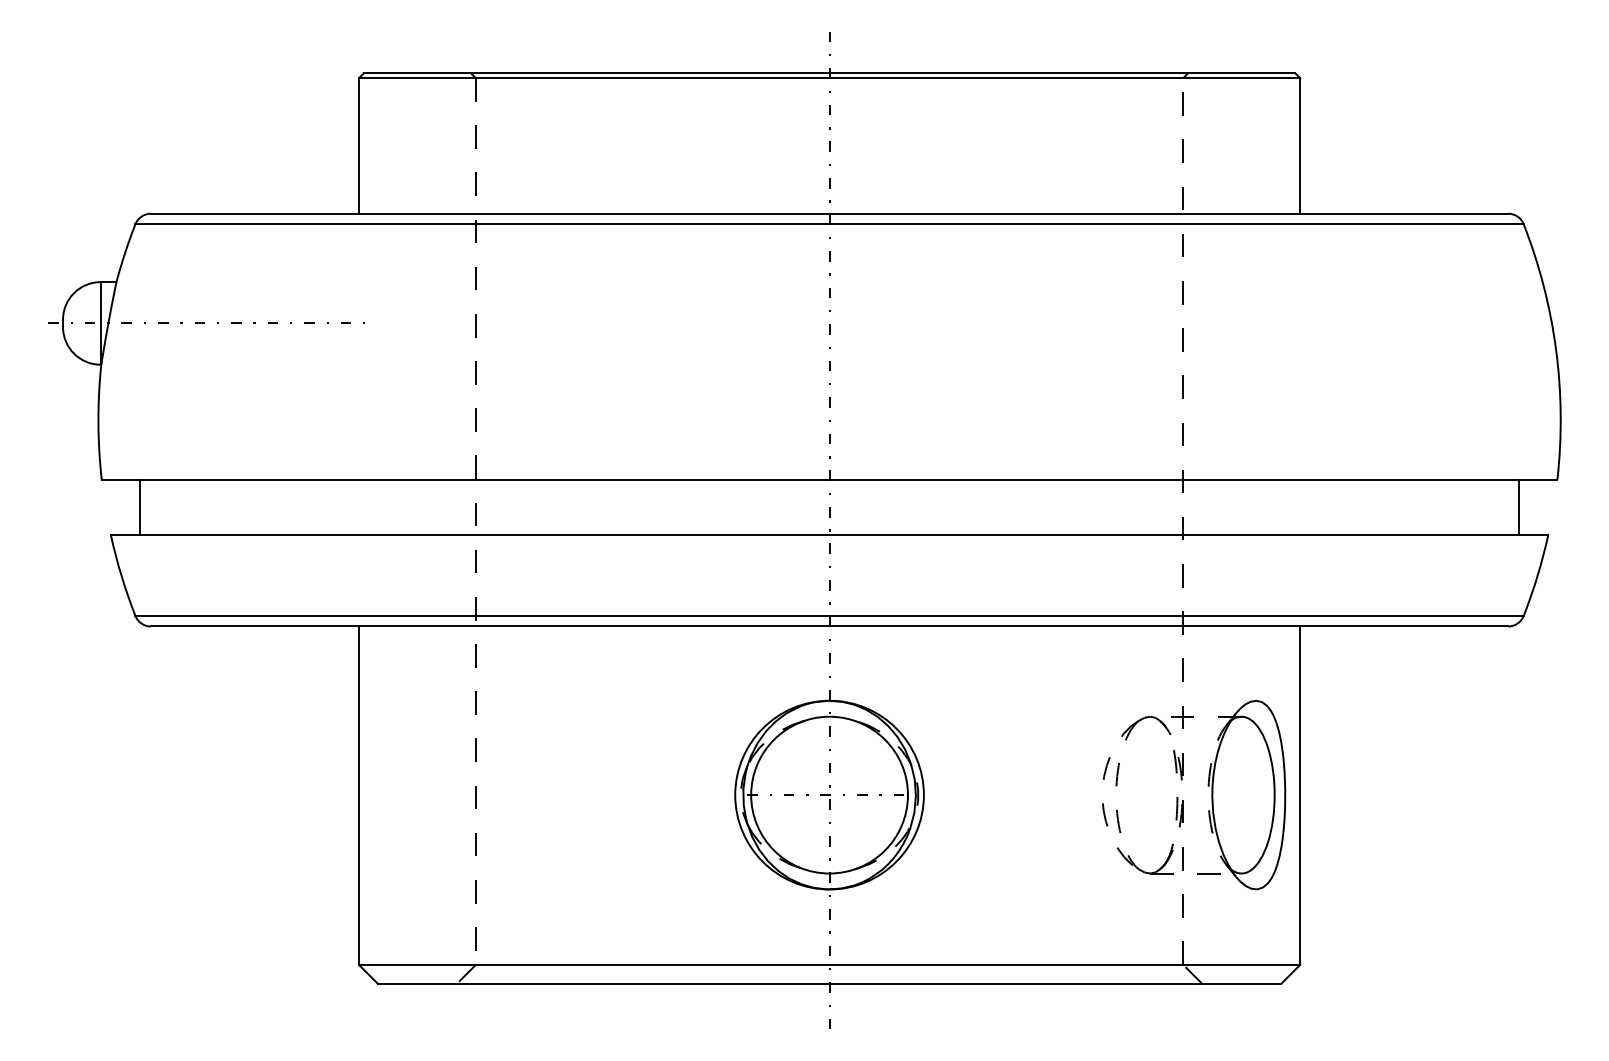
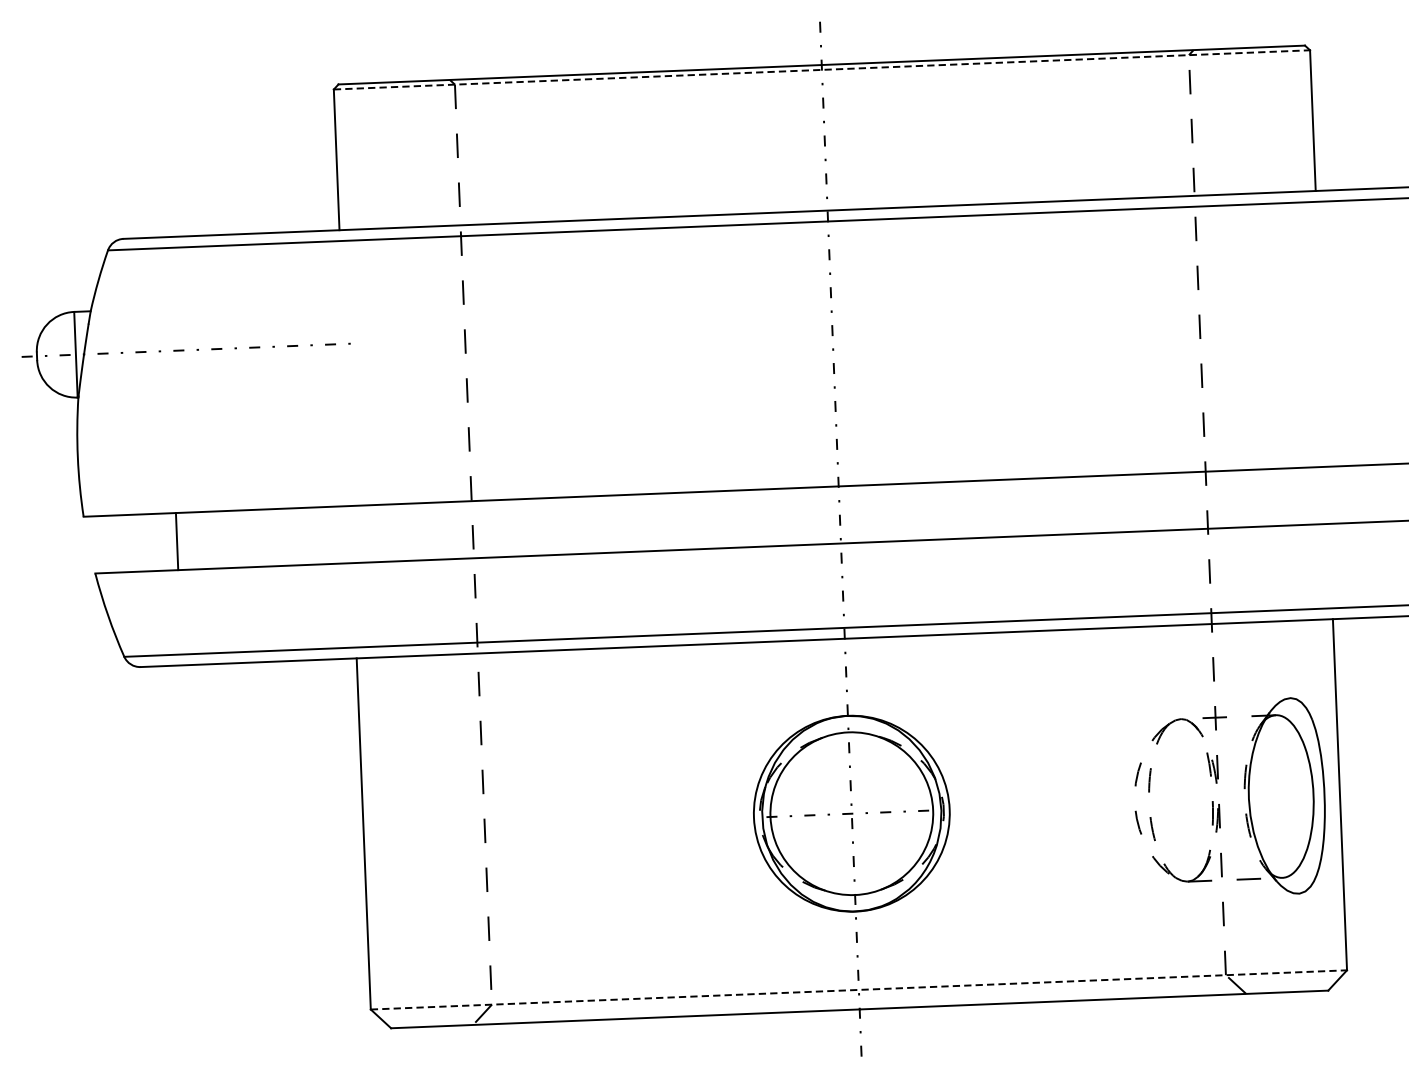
line: (829, 78) -> (821, 70), solid -> dashed
line: (139, 506) -> (176, 540), moved
line: (829, 964) -> (858, 989), solid -> dashed

